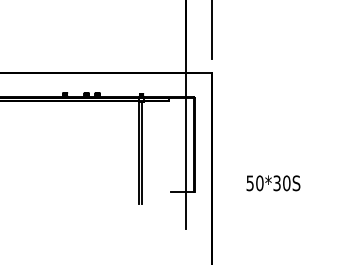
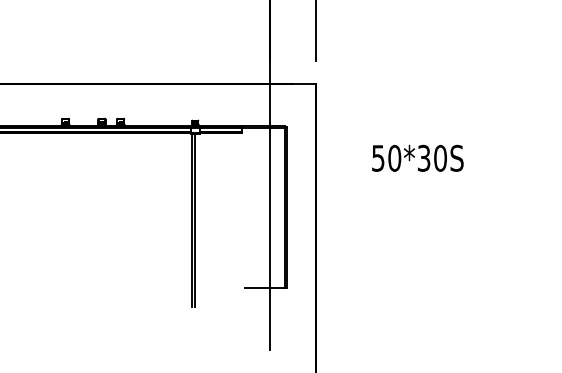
text: (273, 183) -> (417, 158), moved

